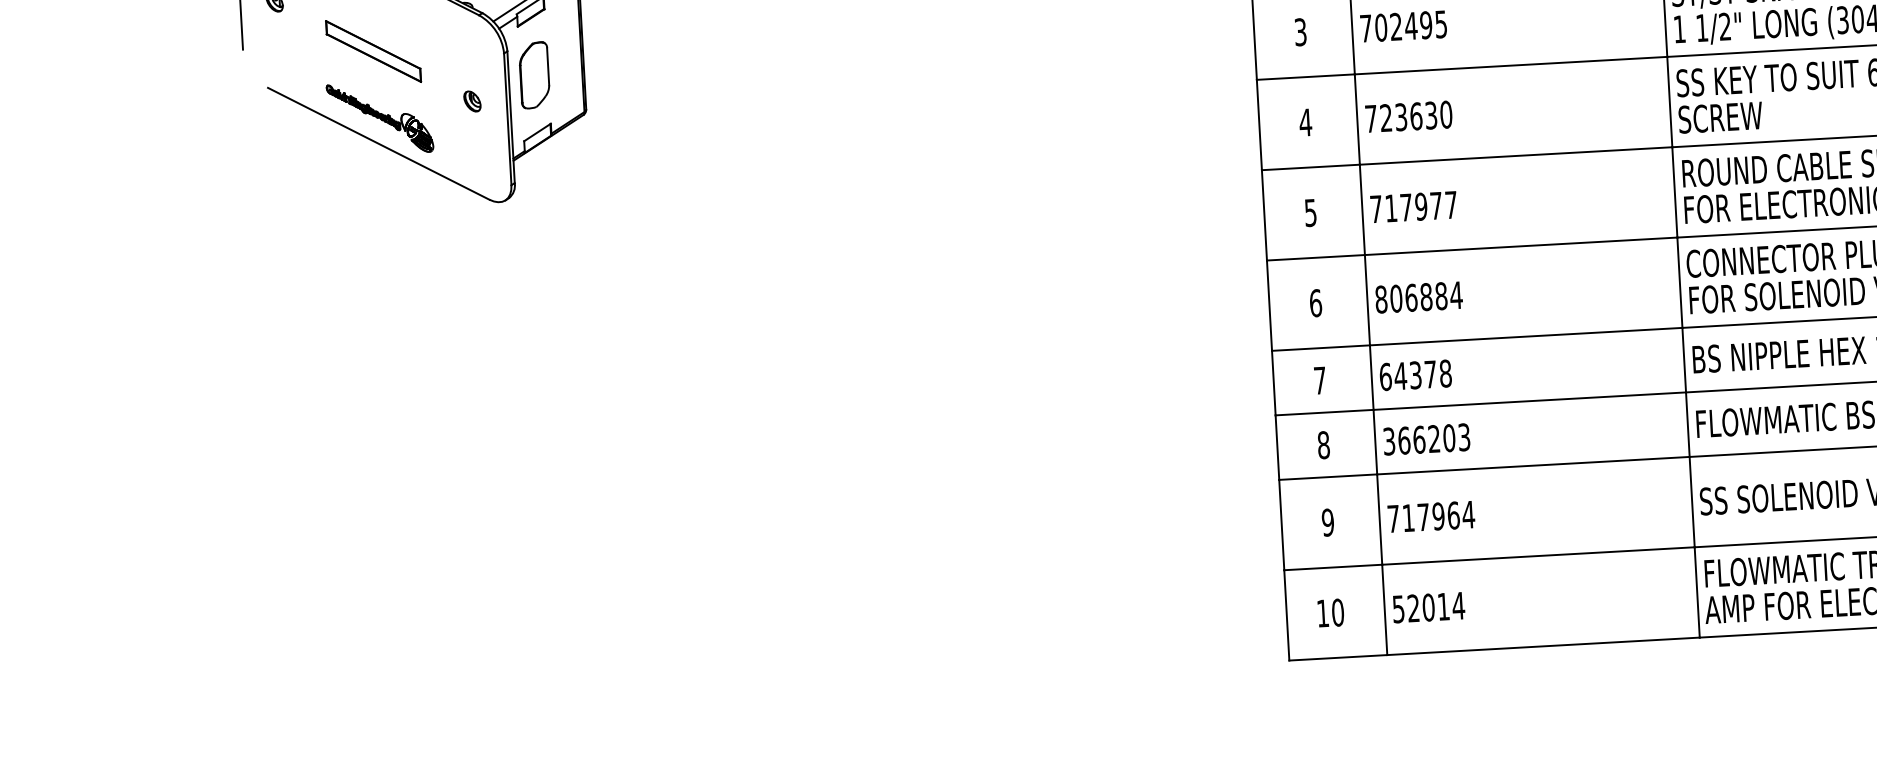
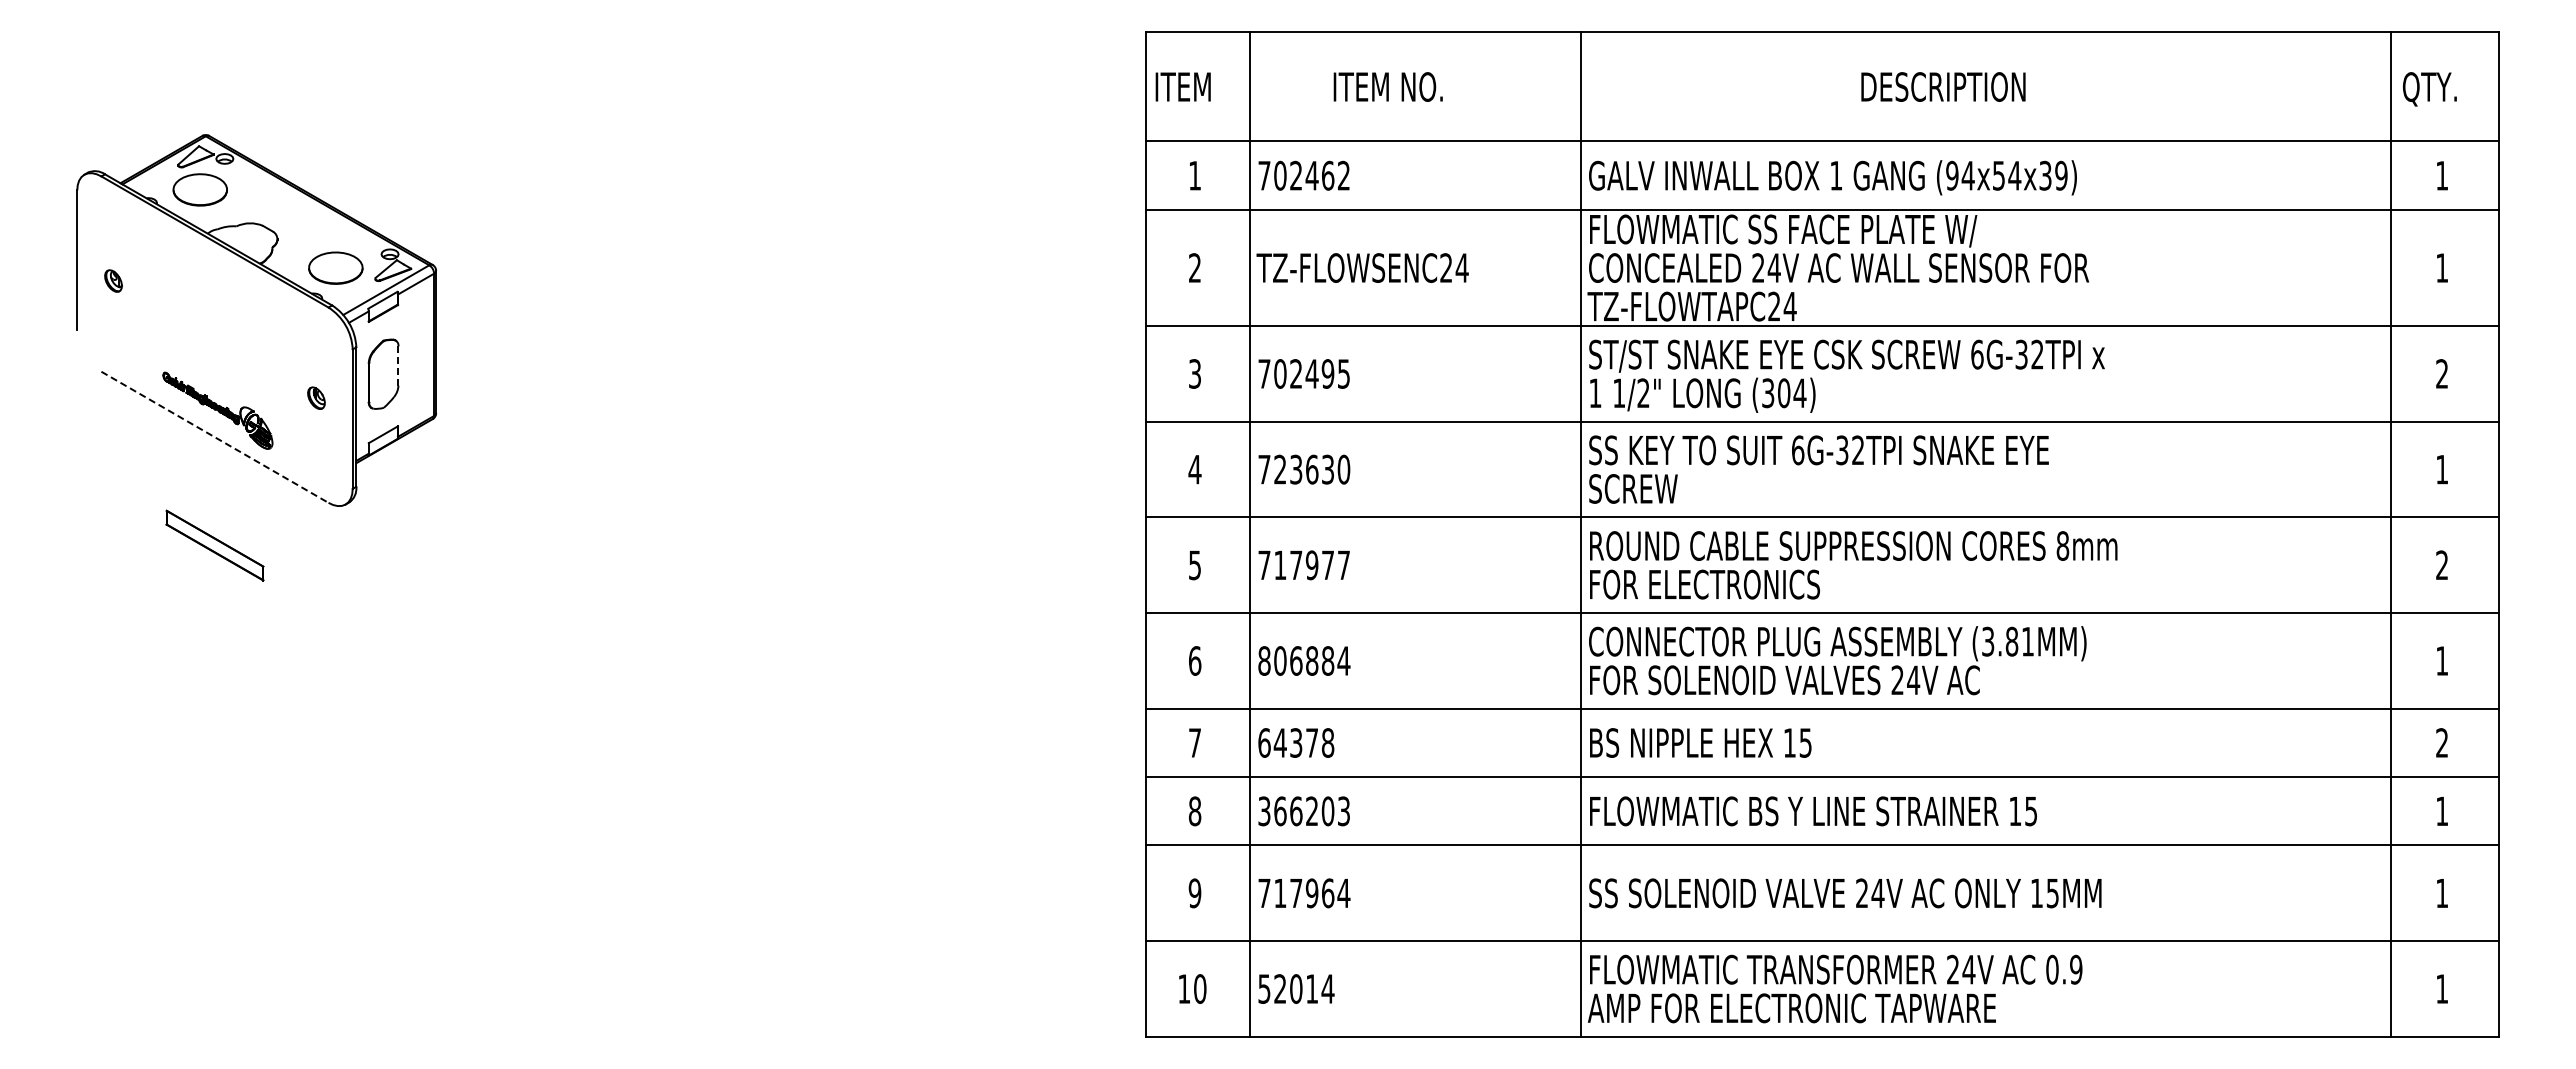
part: (373, 51) -> (214, 545), moved
line: (548, 66) -> (398, 365), solid -> dashed
line: (379, 143) -> (215, 437), solid -> dashed

